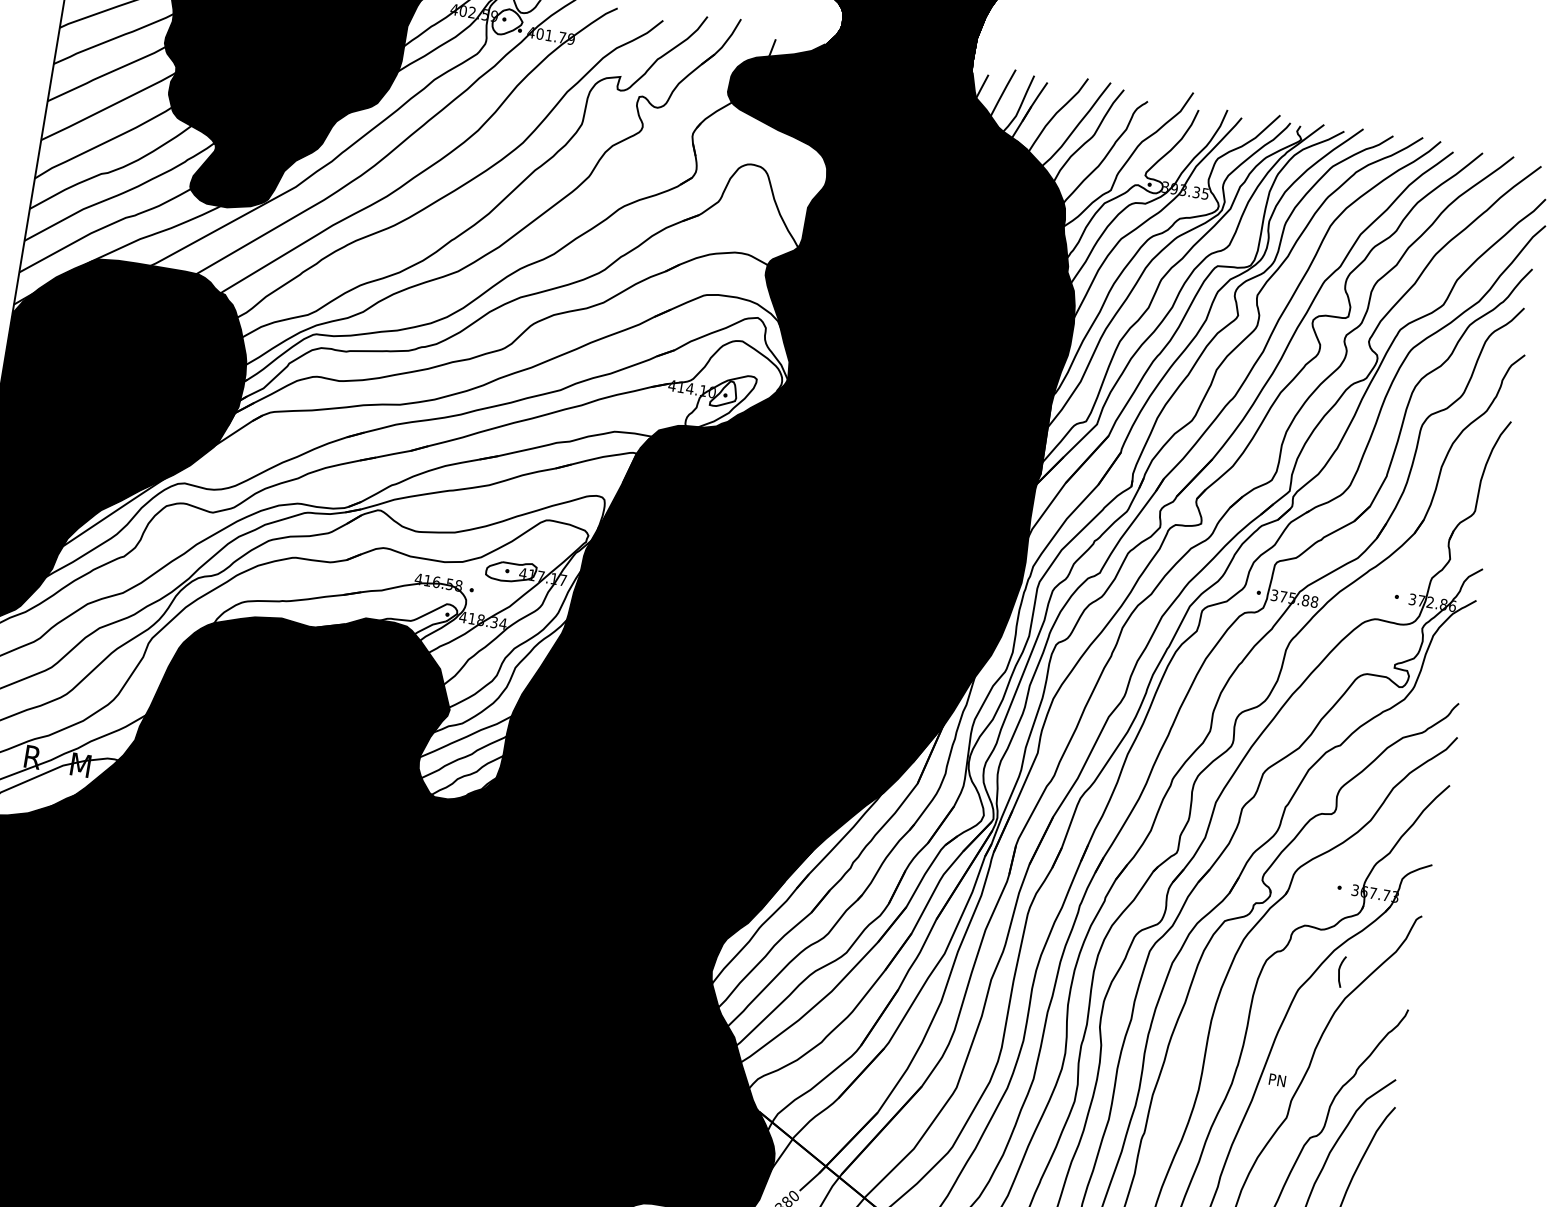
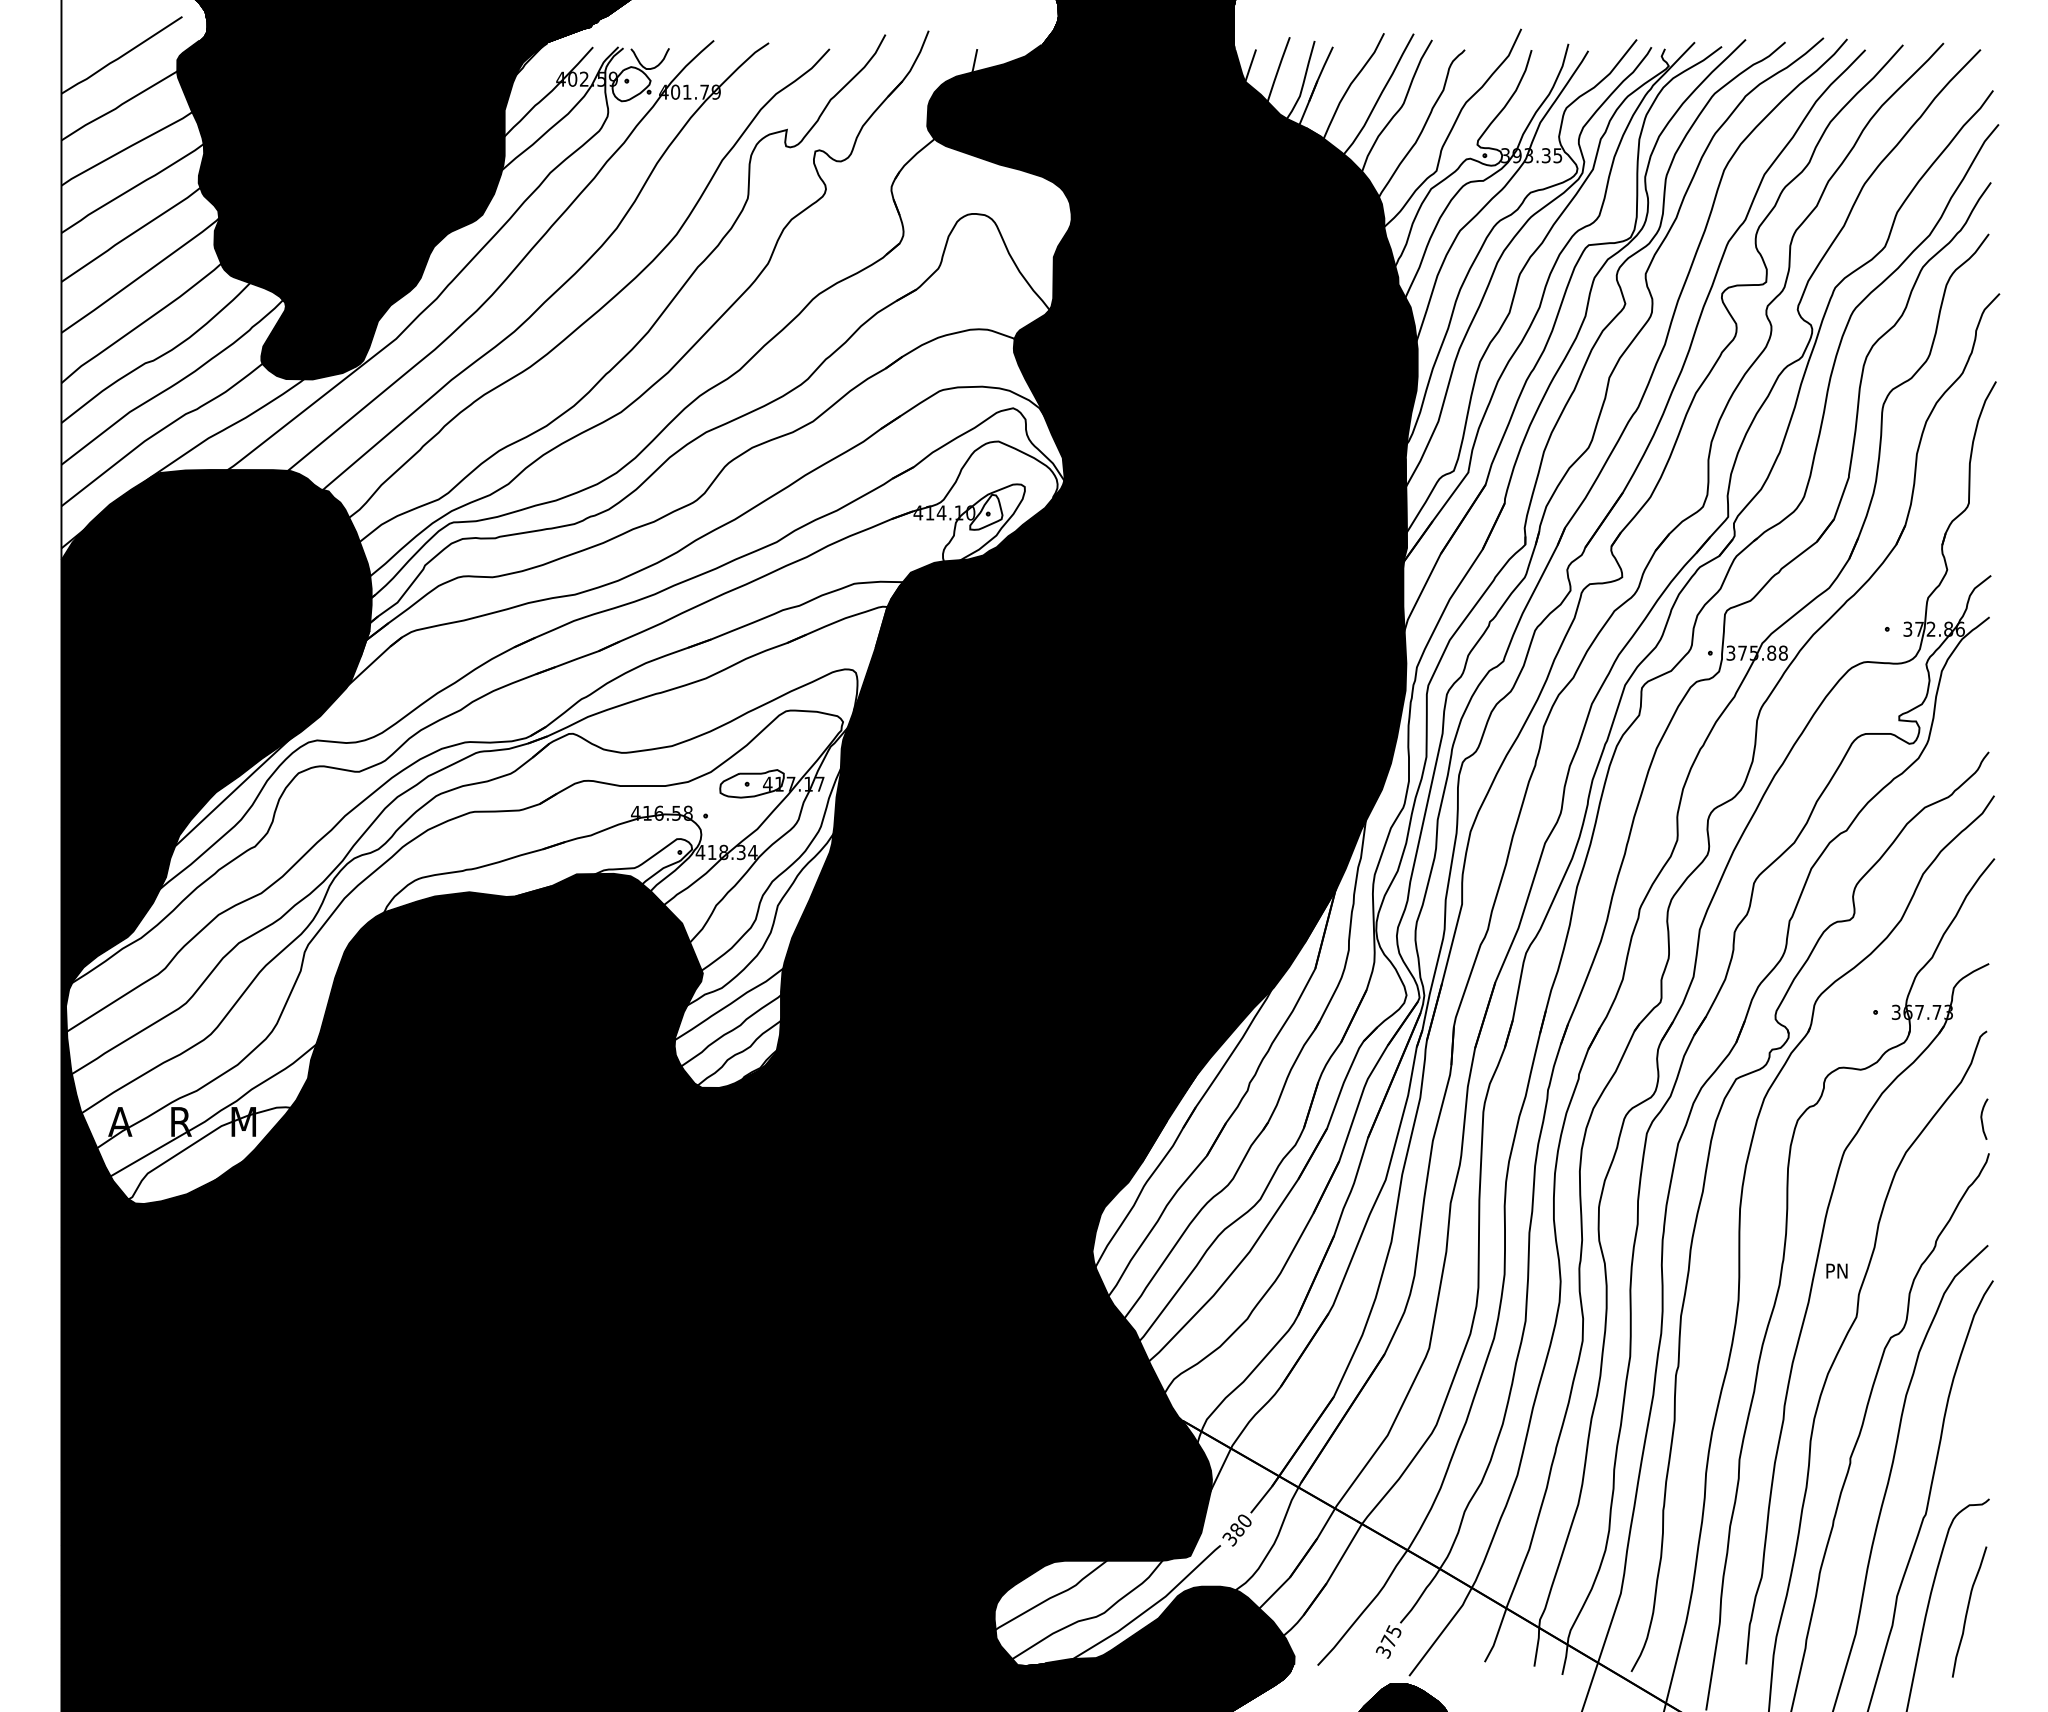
curve: (1339, 971) -> (1982, 1118), moved

